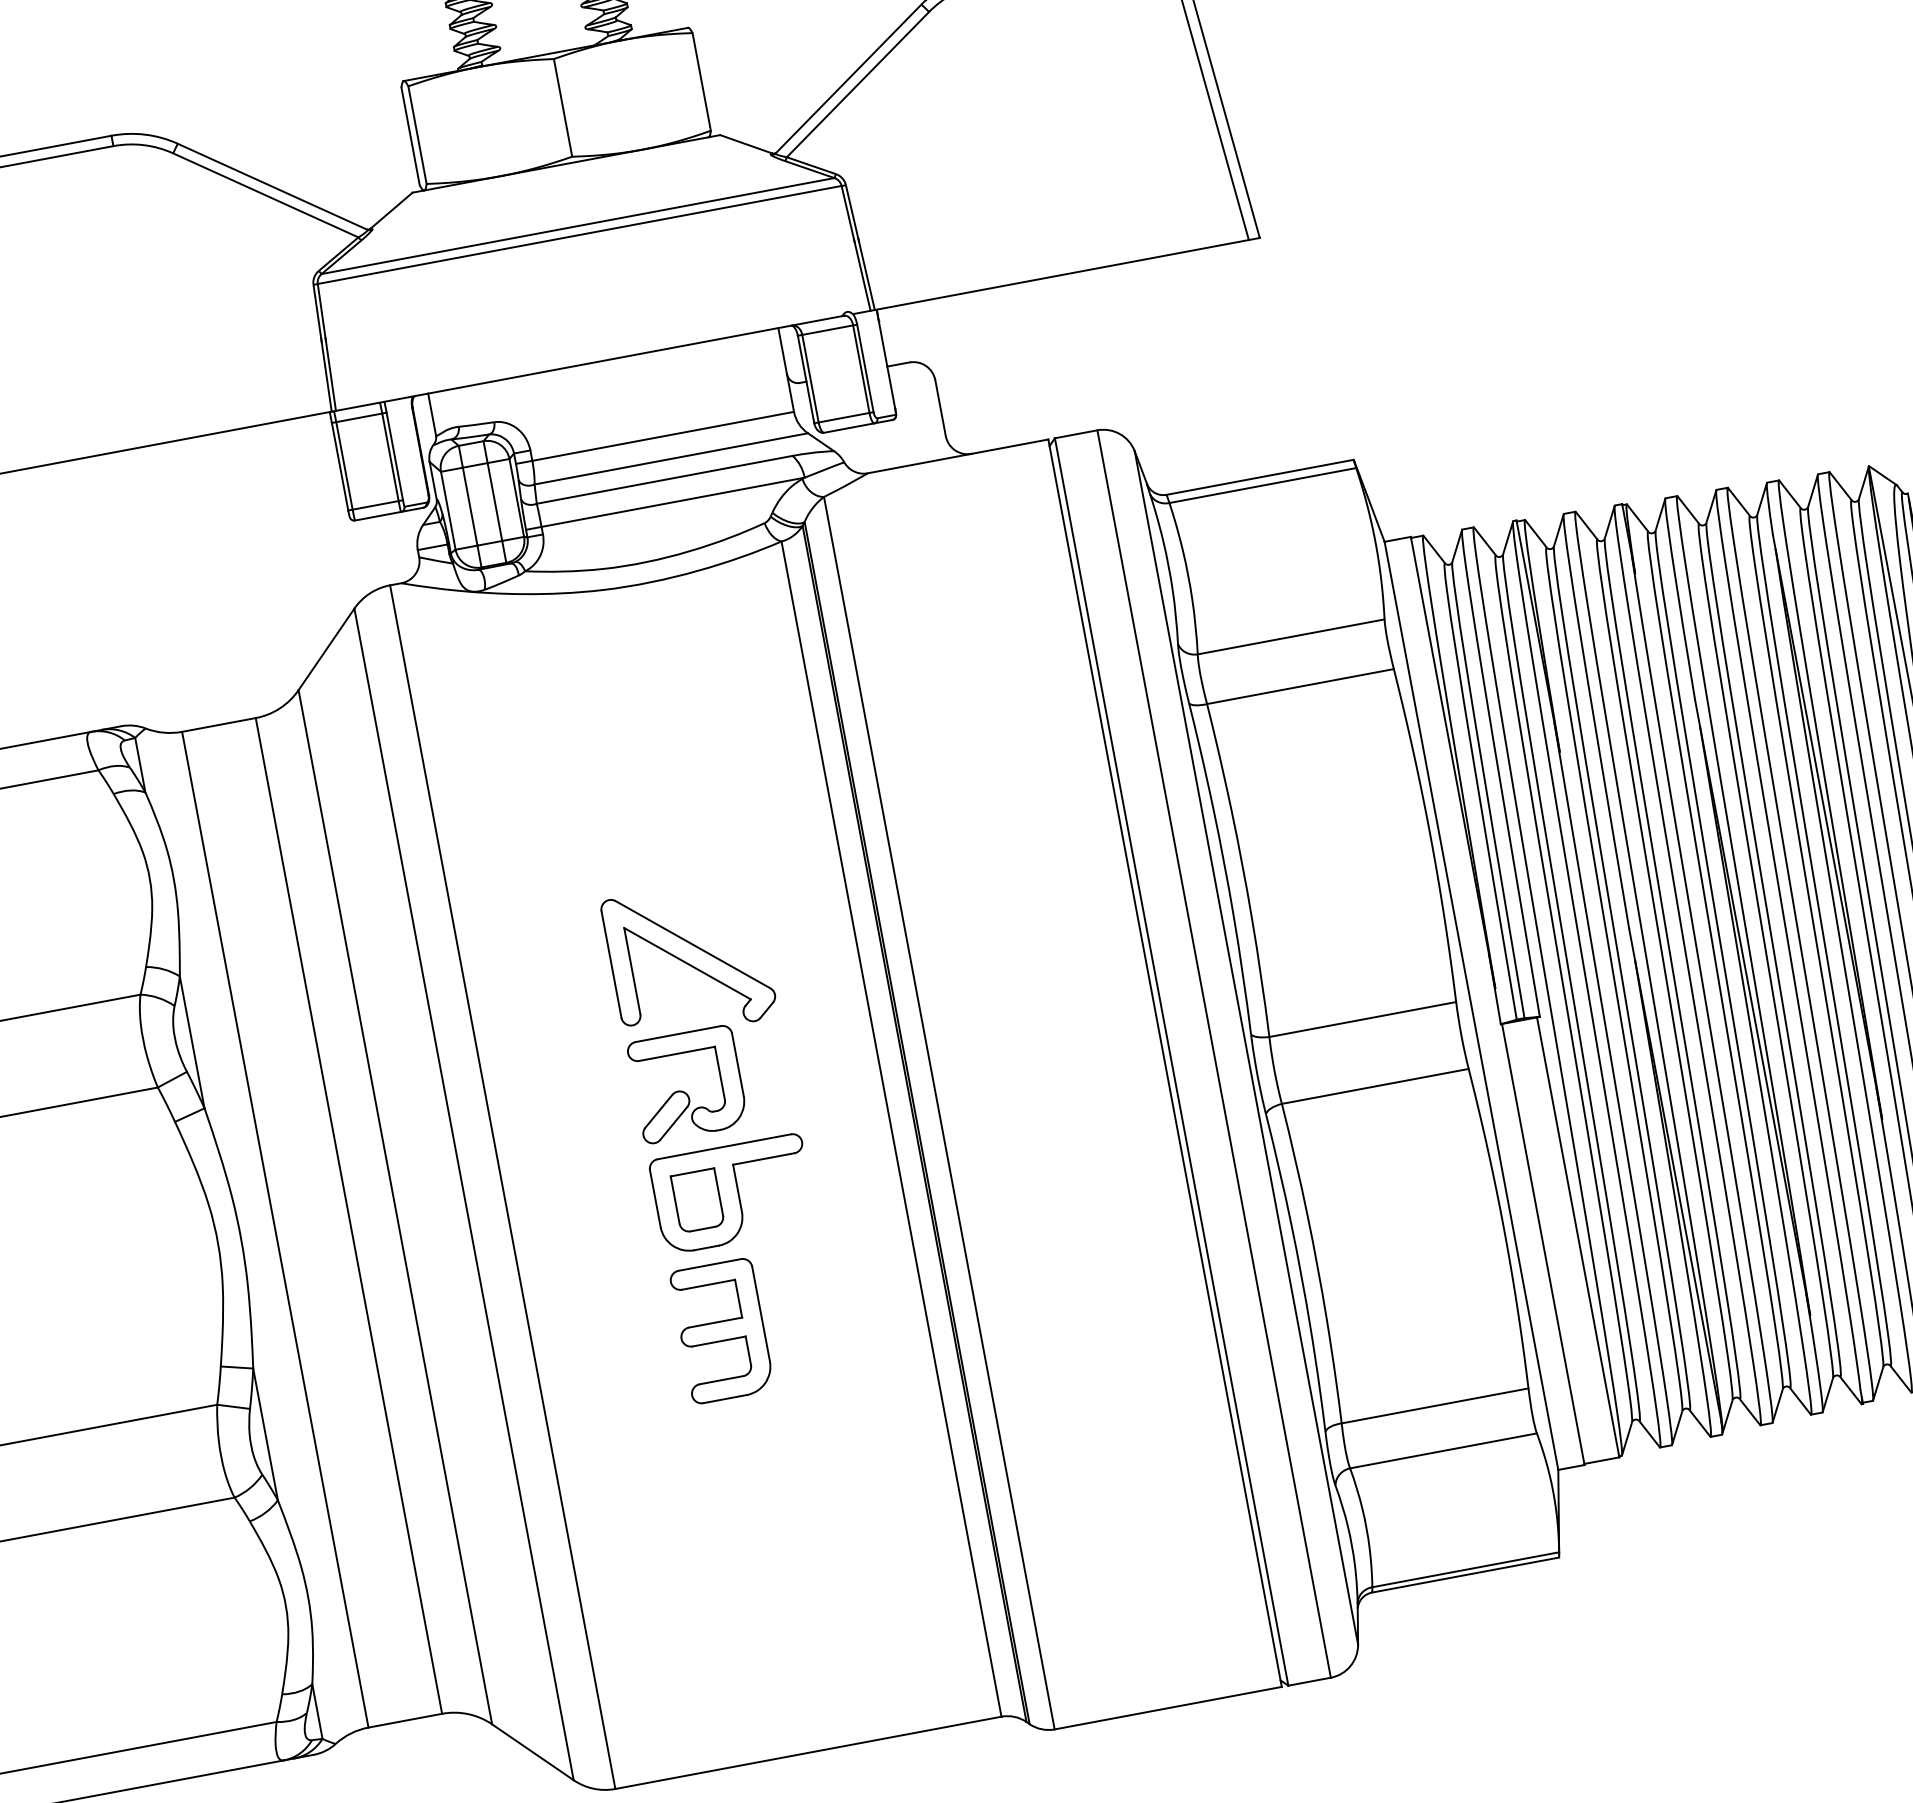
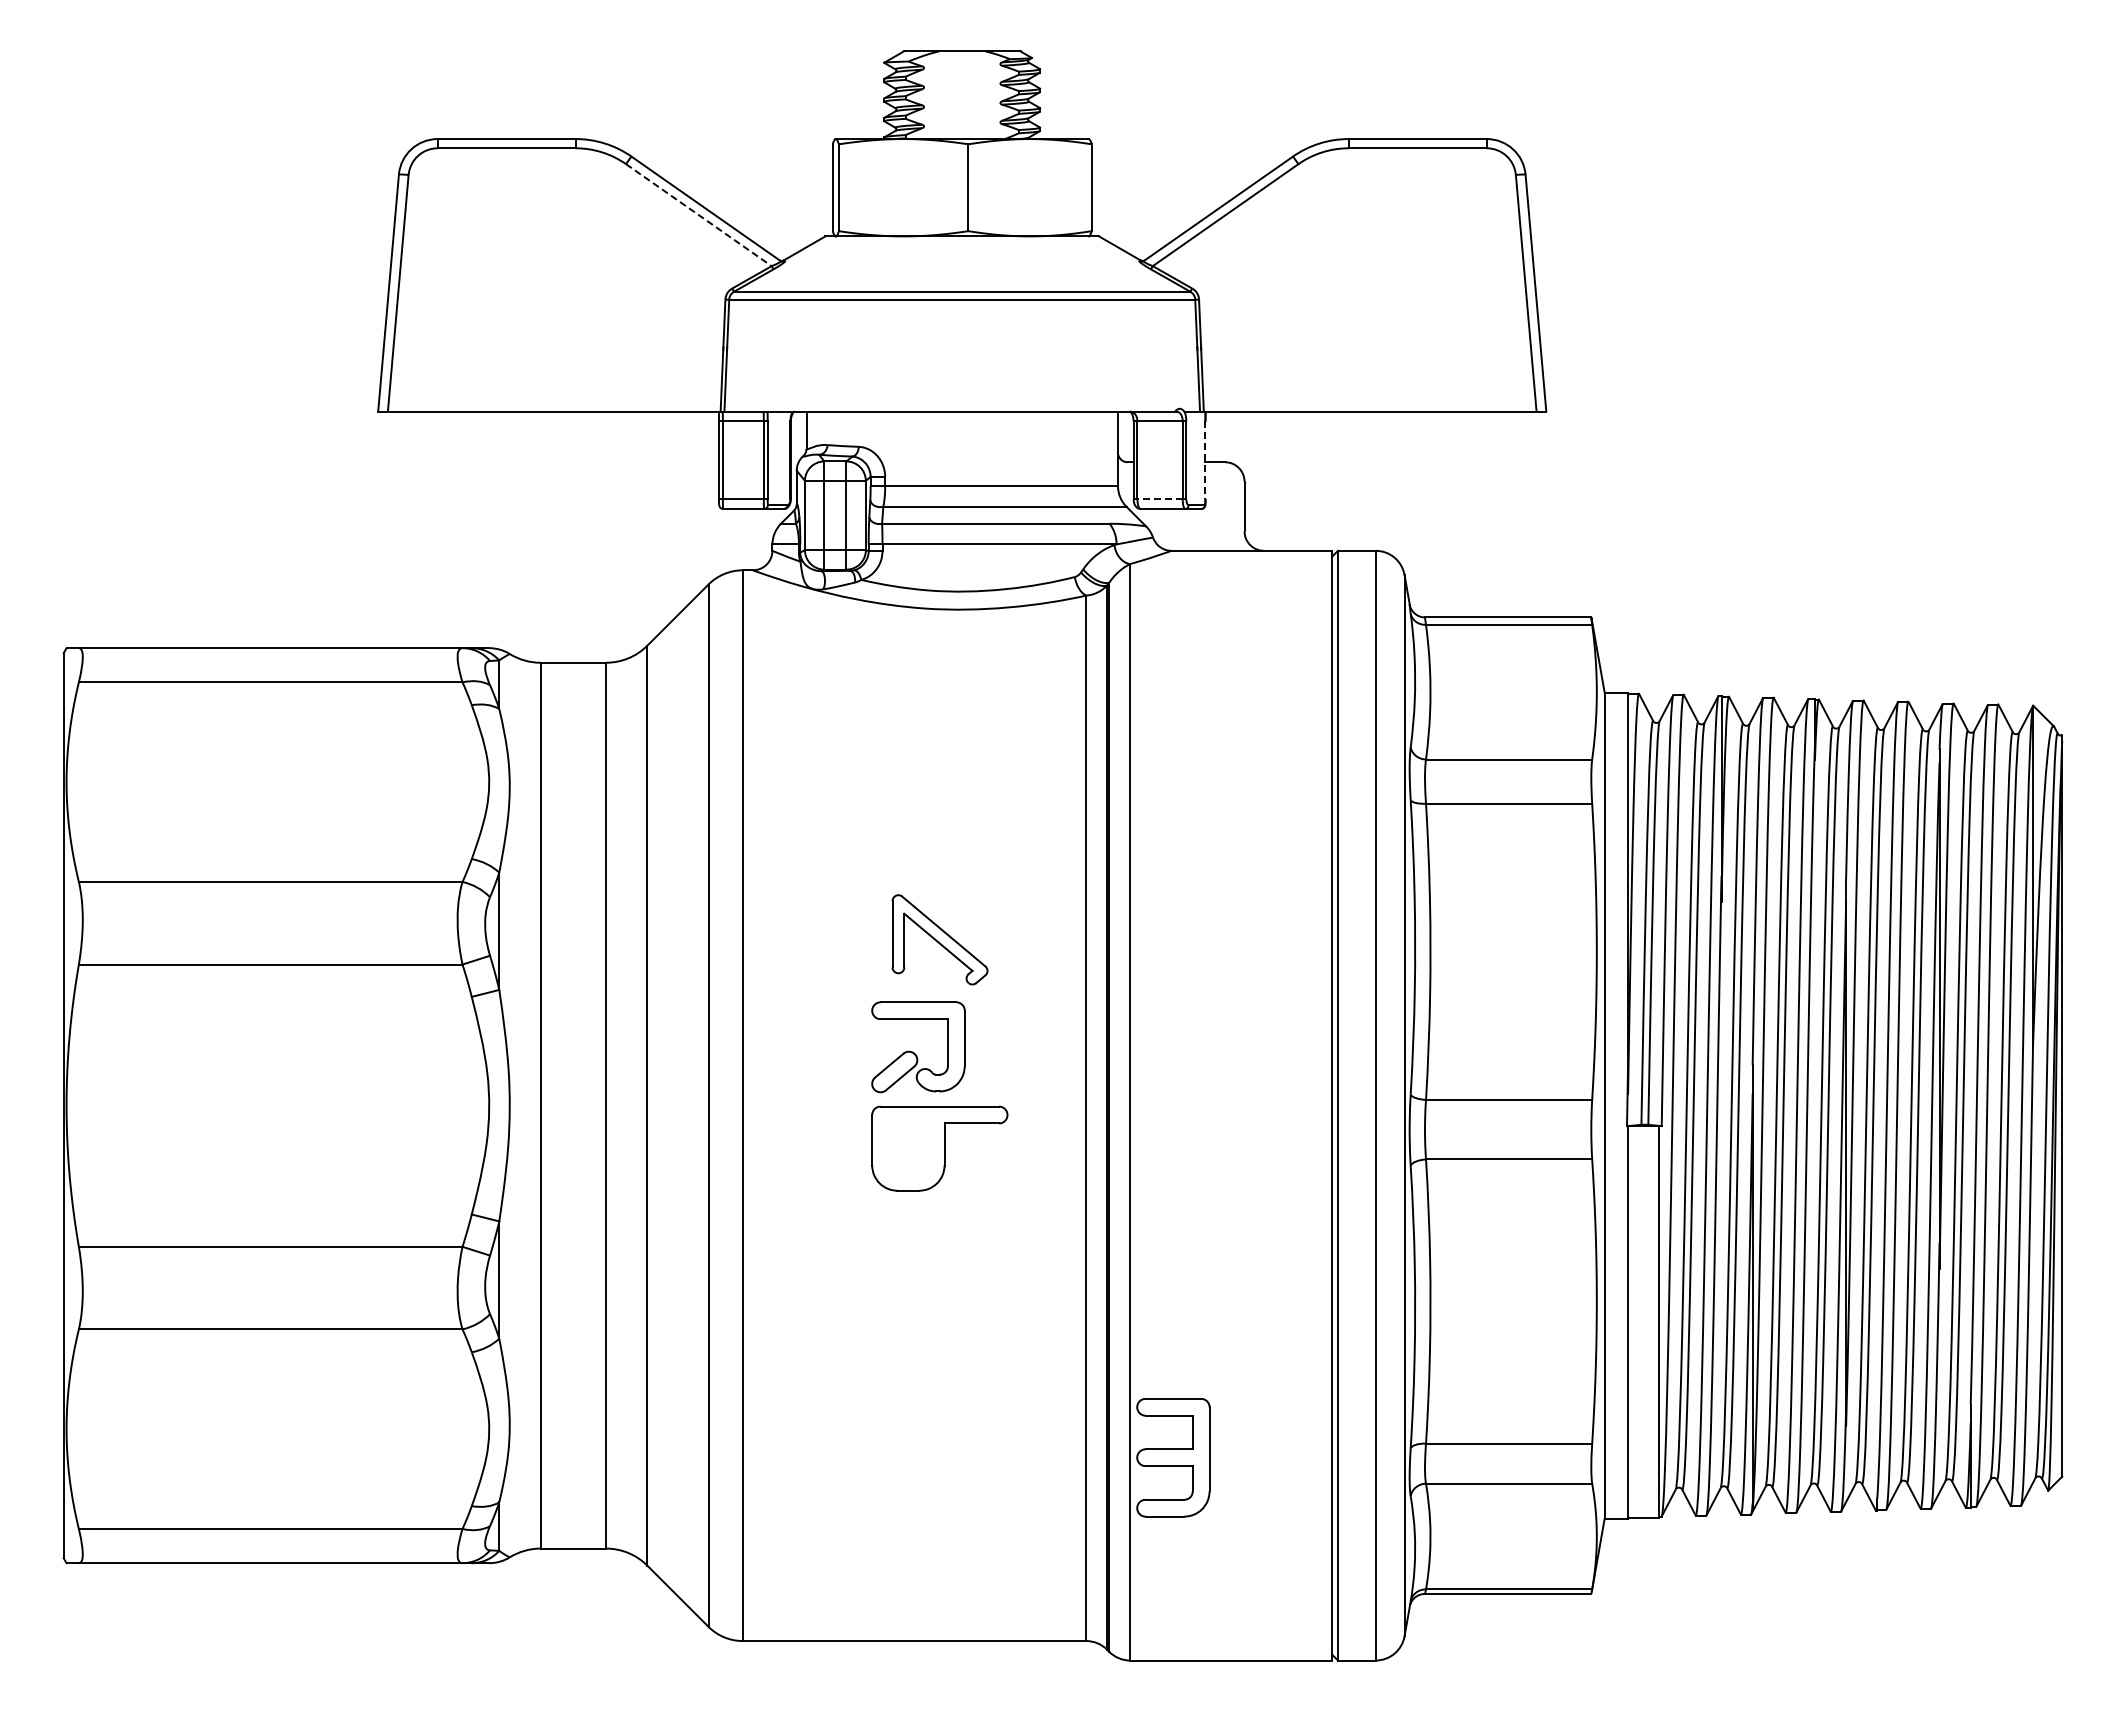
line: (265, 195) -> (698, 215), solid -> dashed
line: (886, 364) -> (1205, 460), solid -> dashed
line: (844, 417) -> (1160, 499), solid -> dashed
part: (688, 959) -> (939, 939), size x0.7
part: (697, 1200) -> (908, 1148), removed
part: (722, 1330) -> (1173, 1457), moved

